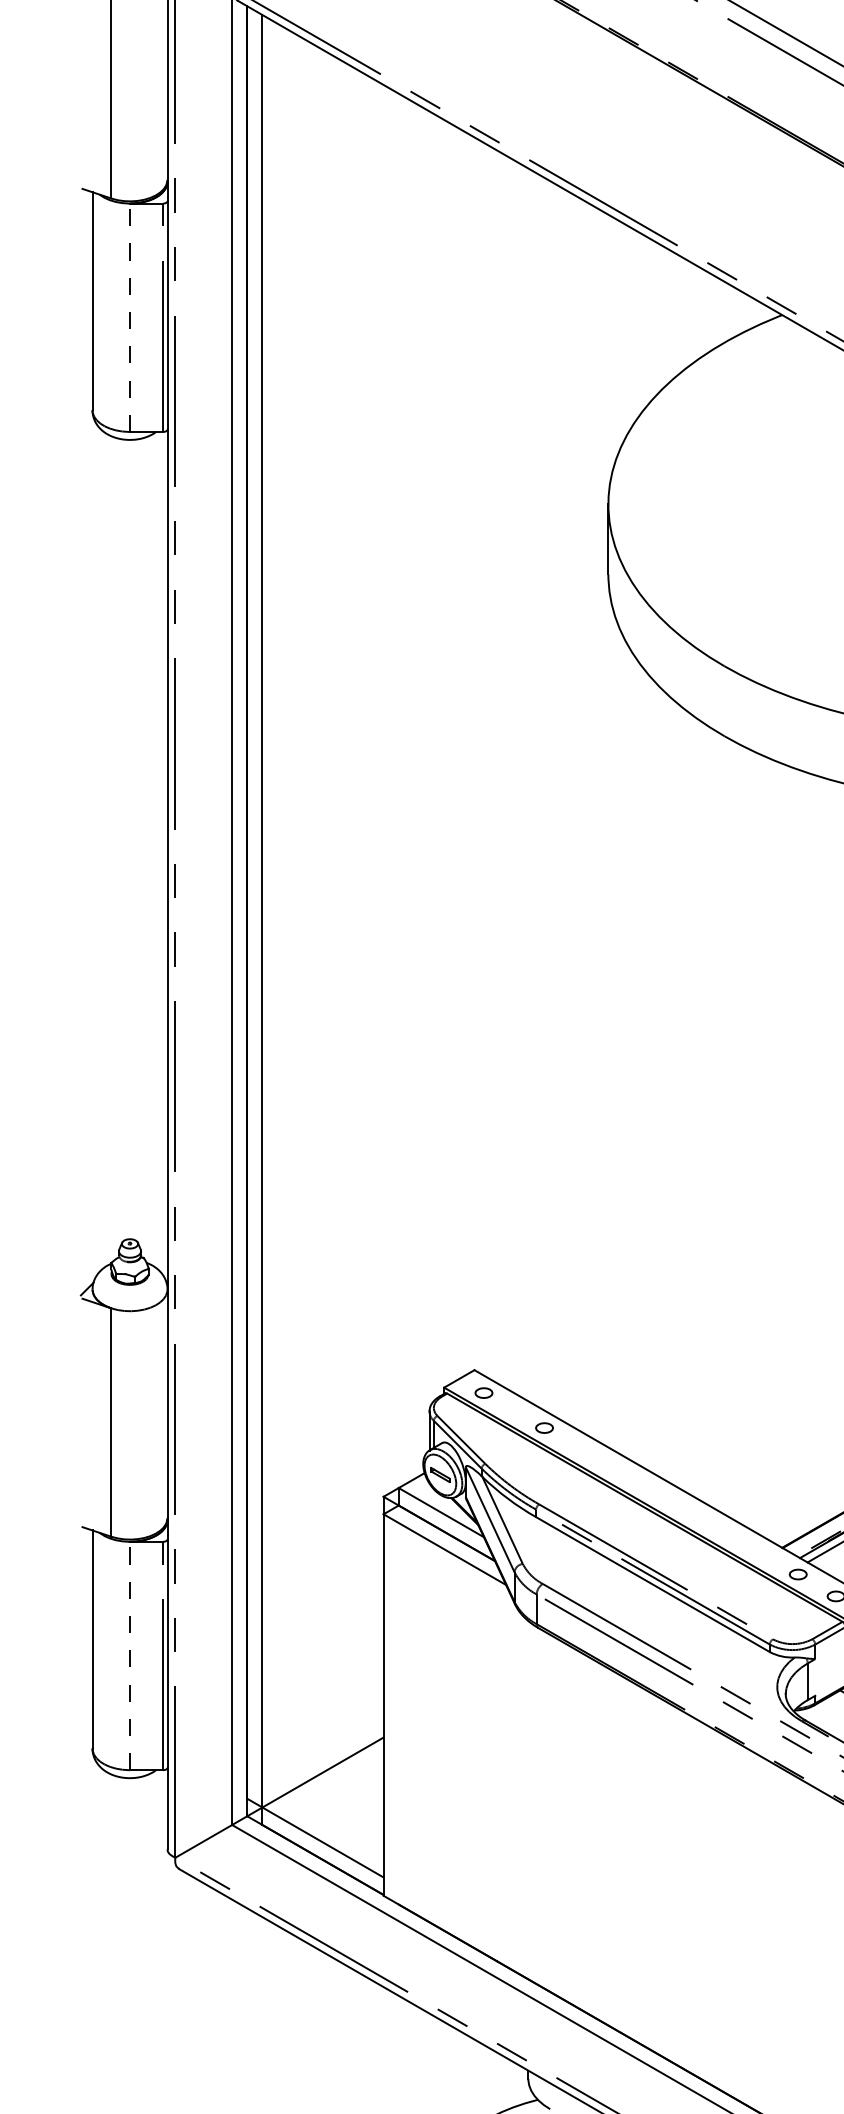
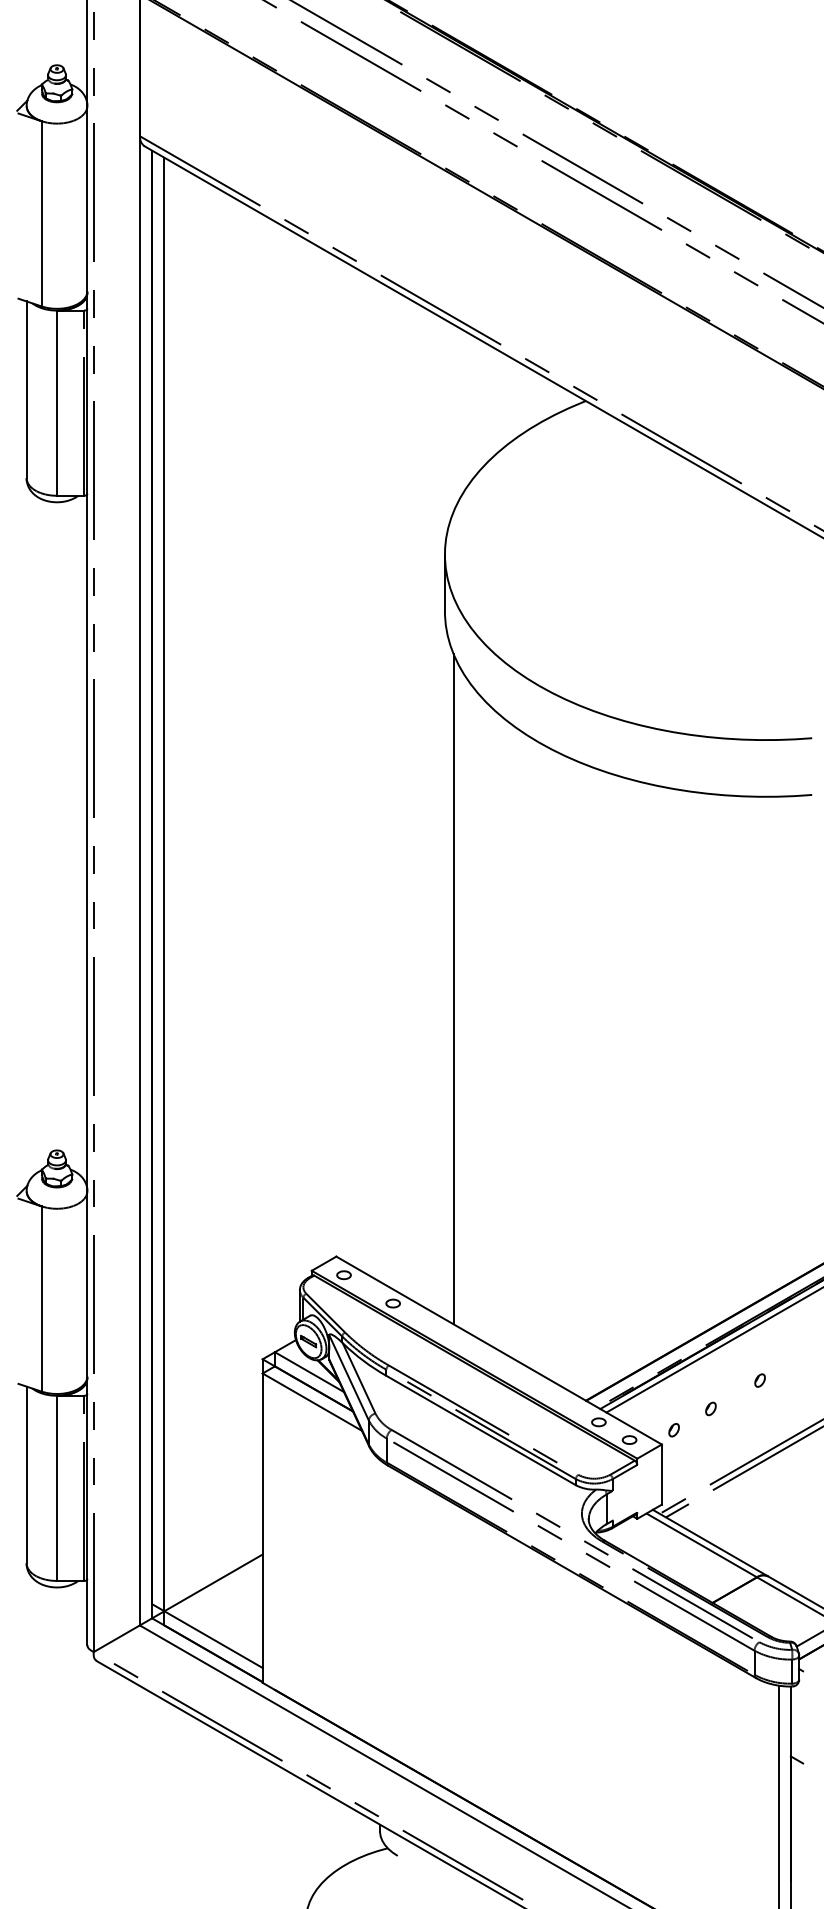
line: (130, 318) -> (57, 403), dashed -> solid
line: (618, 1040) -> (453, 989), added
line: (130, 1656) -> (57, 1488), dashed -> solid

